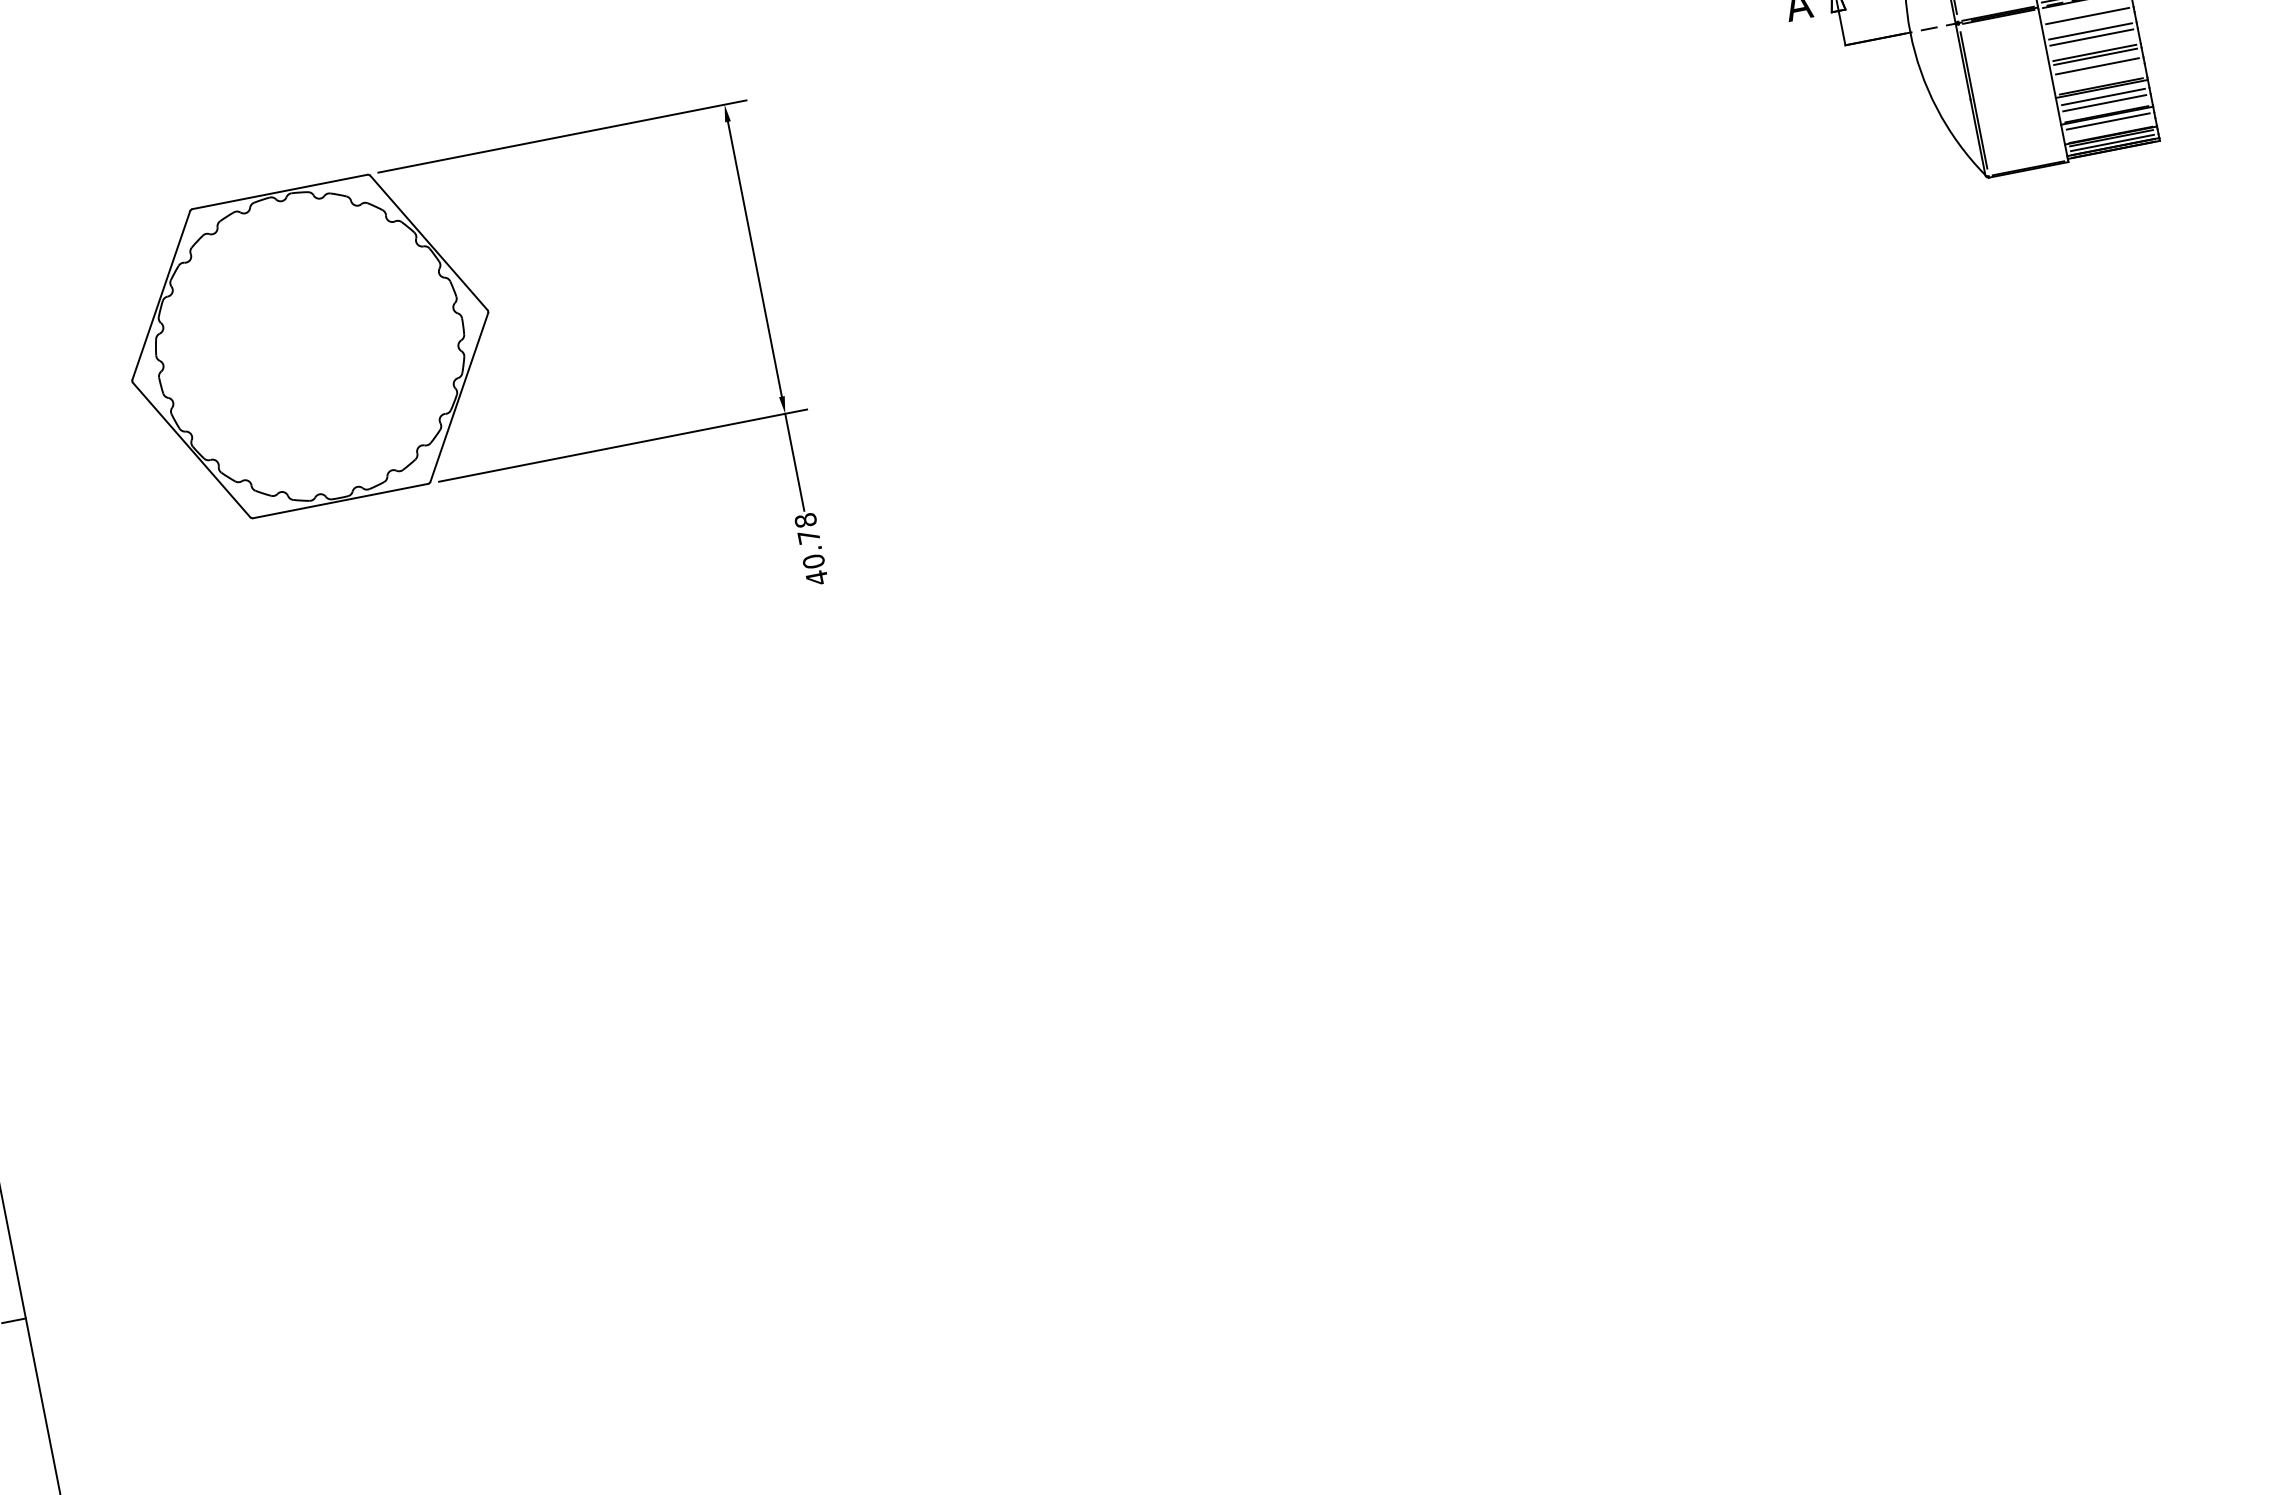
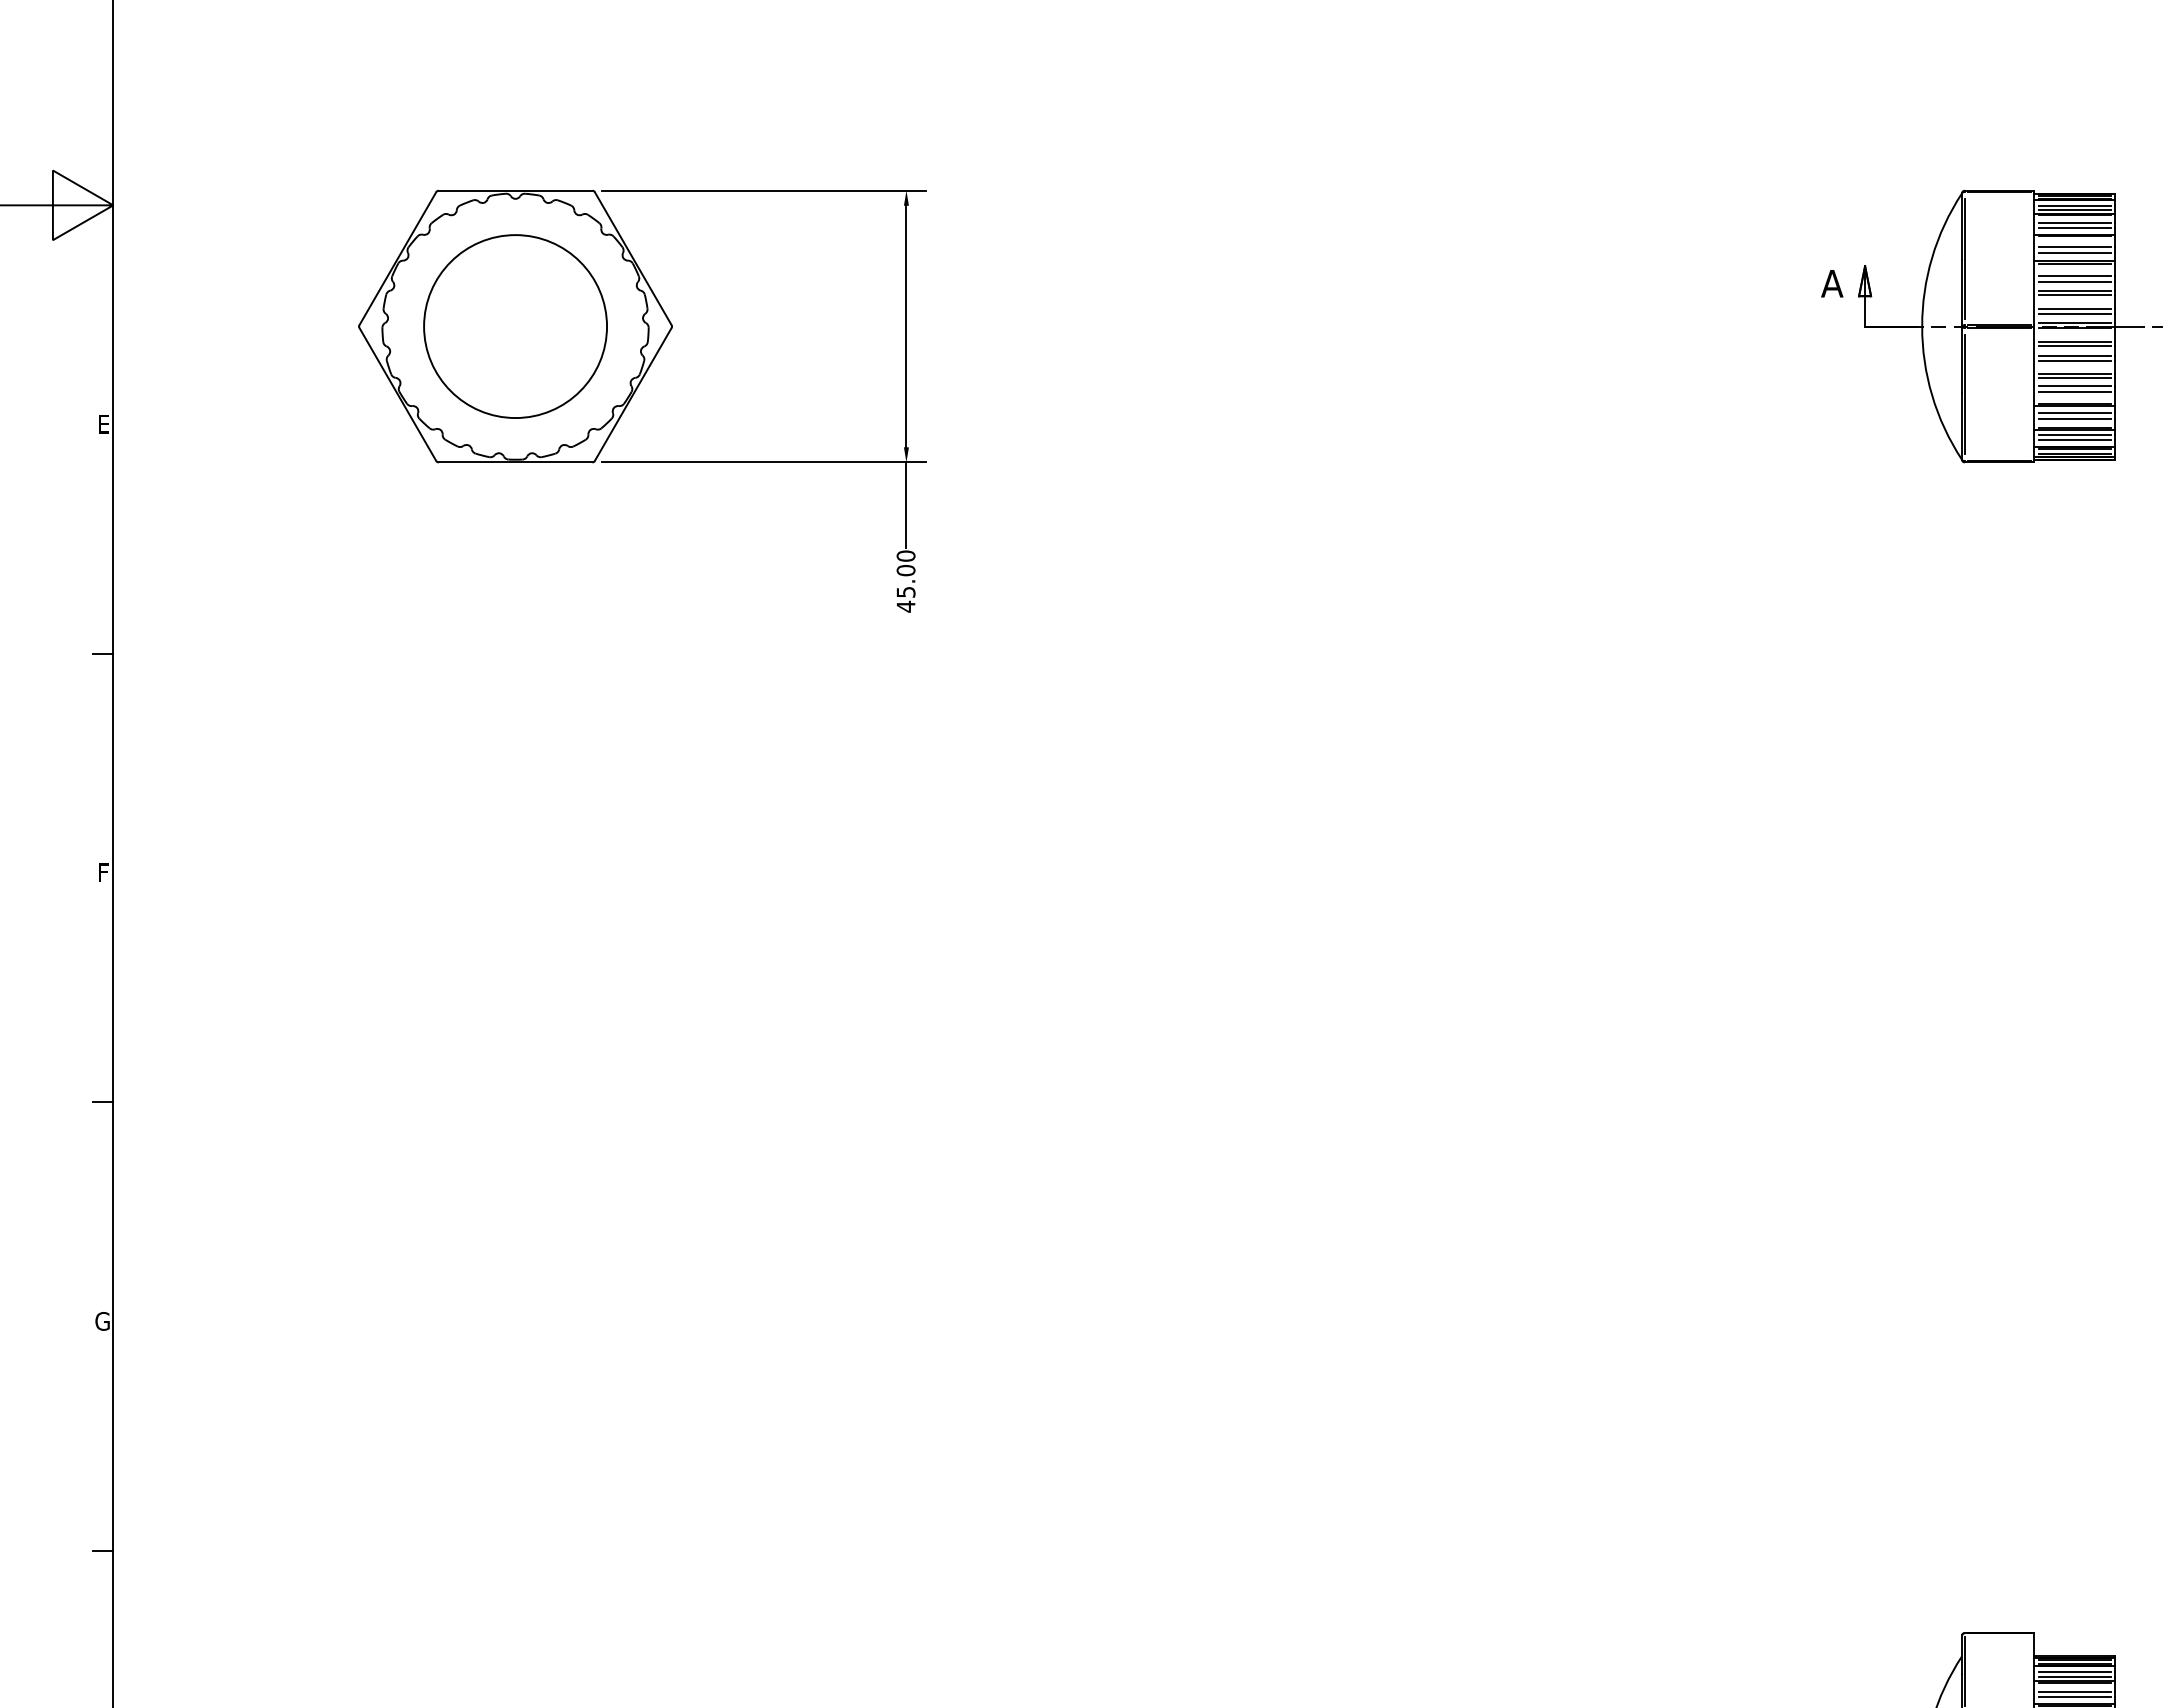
line: (2088, 21) -> (2074, 346), added
line: (2098, 72) -> (2074, 391), added
line: (2108, 127) -> (2074, 439), added
circle: (310, 346) -> (515, 326), added
text: (808, 540) -> (905, 573), 40.78 -> 45.00

